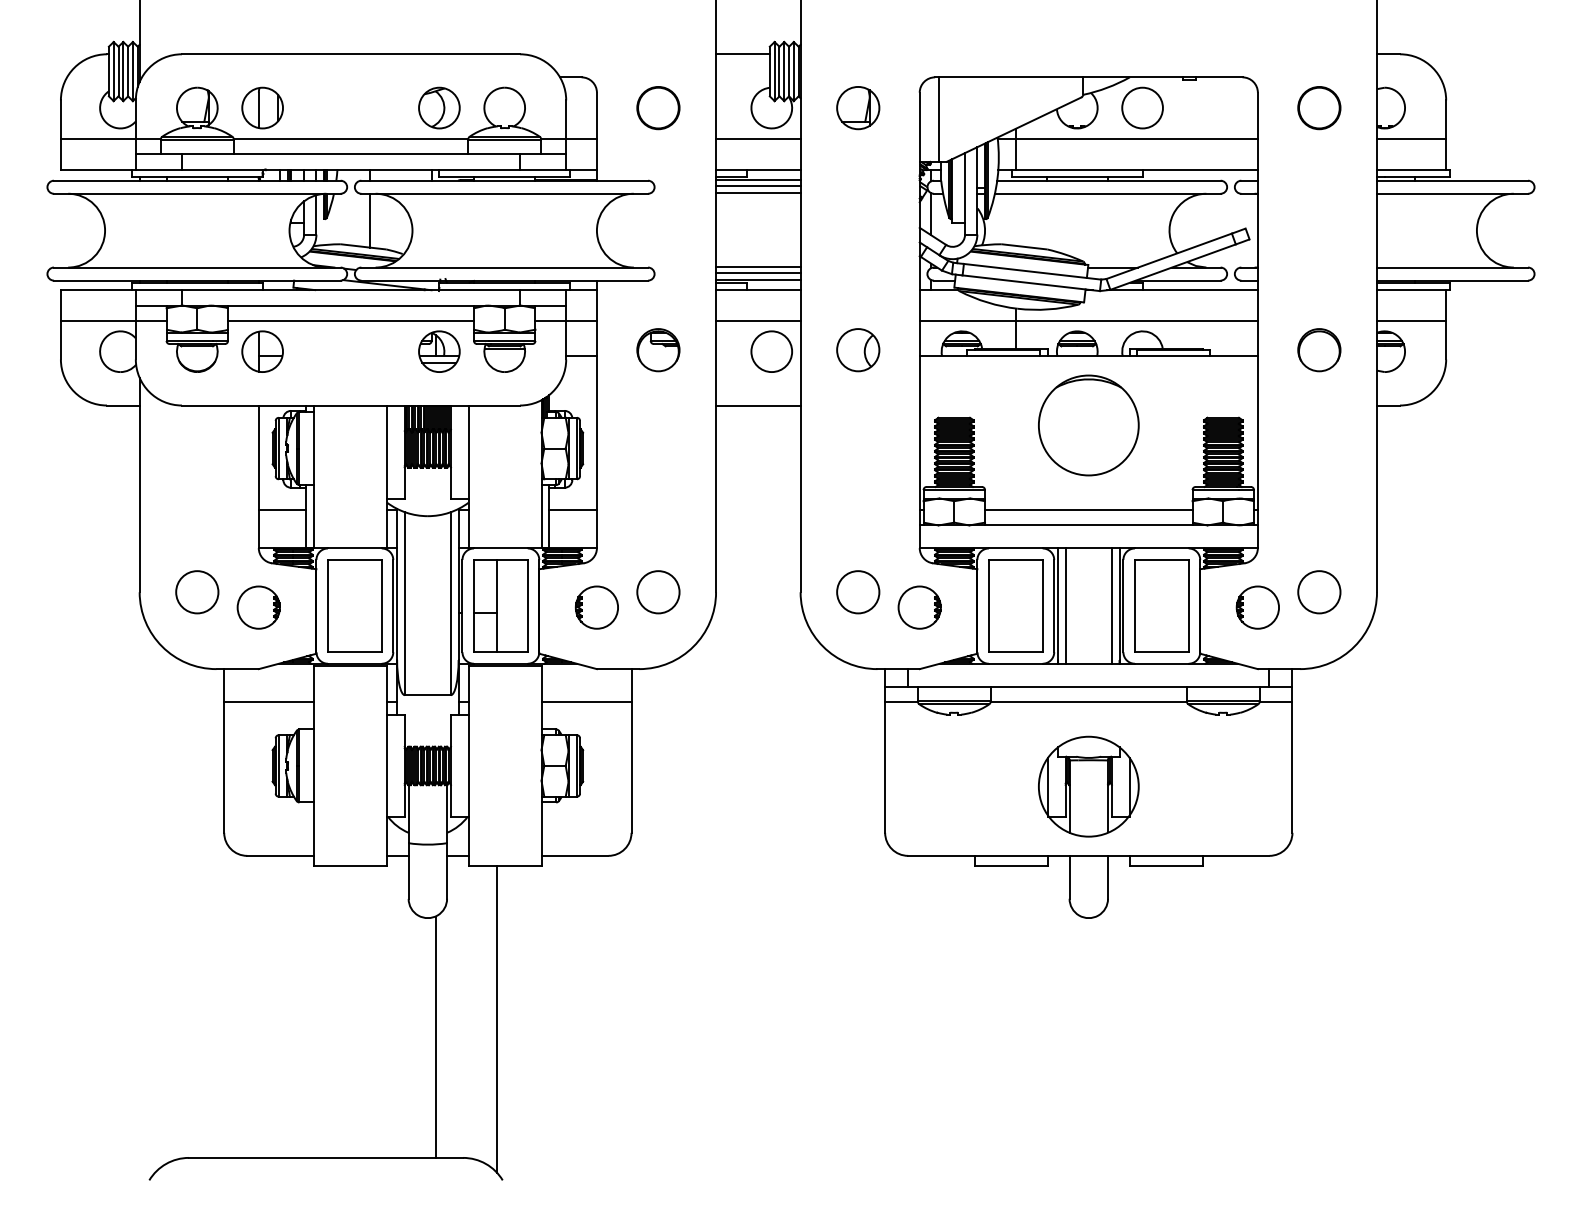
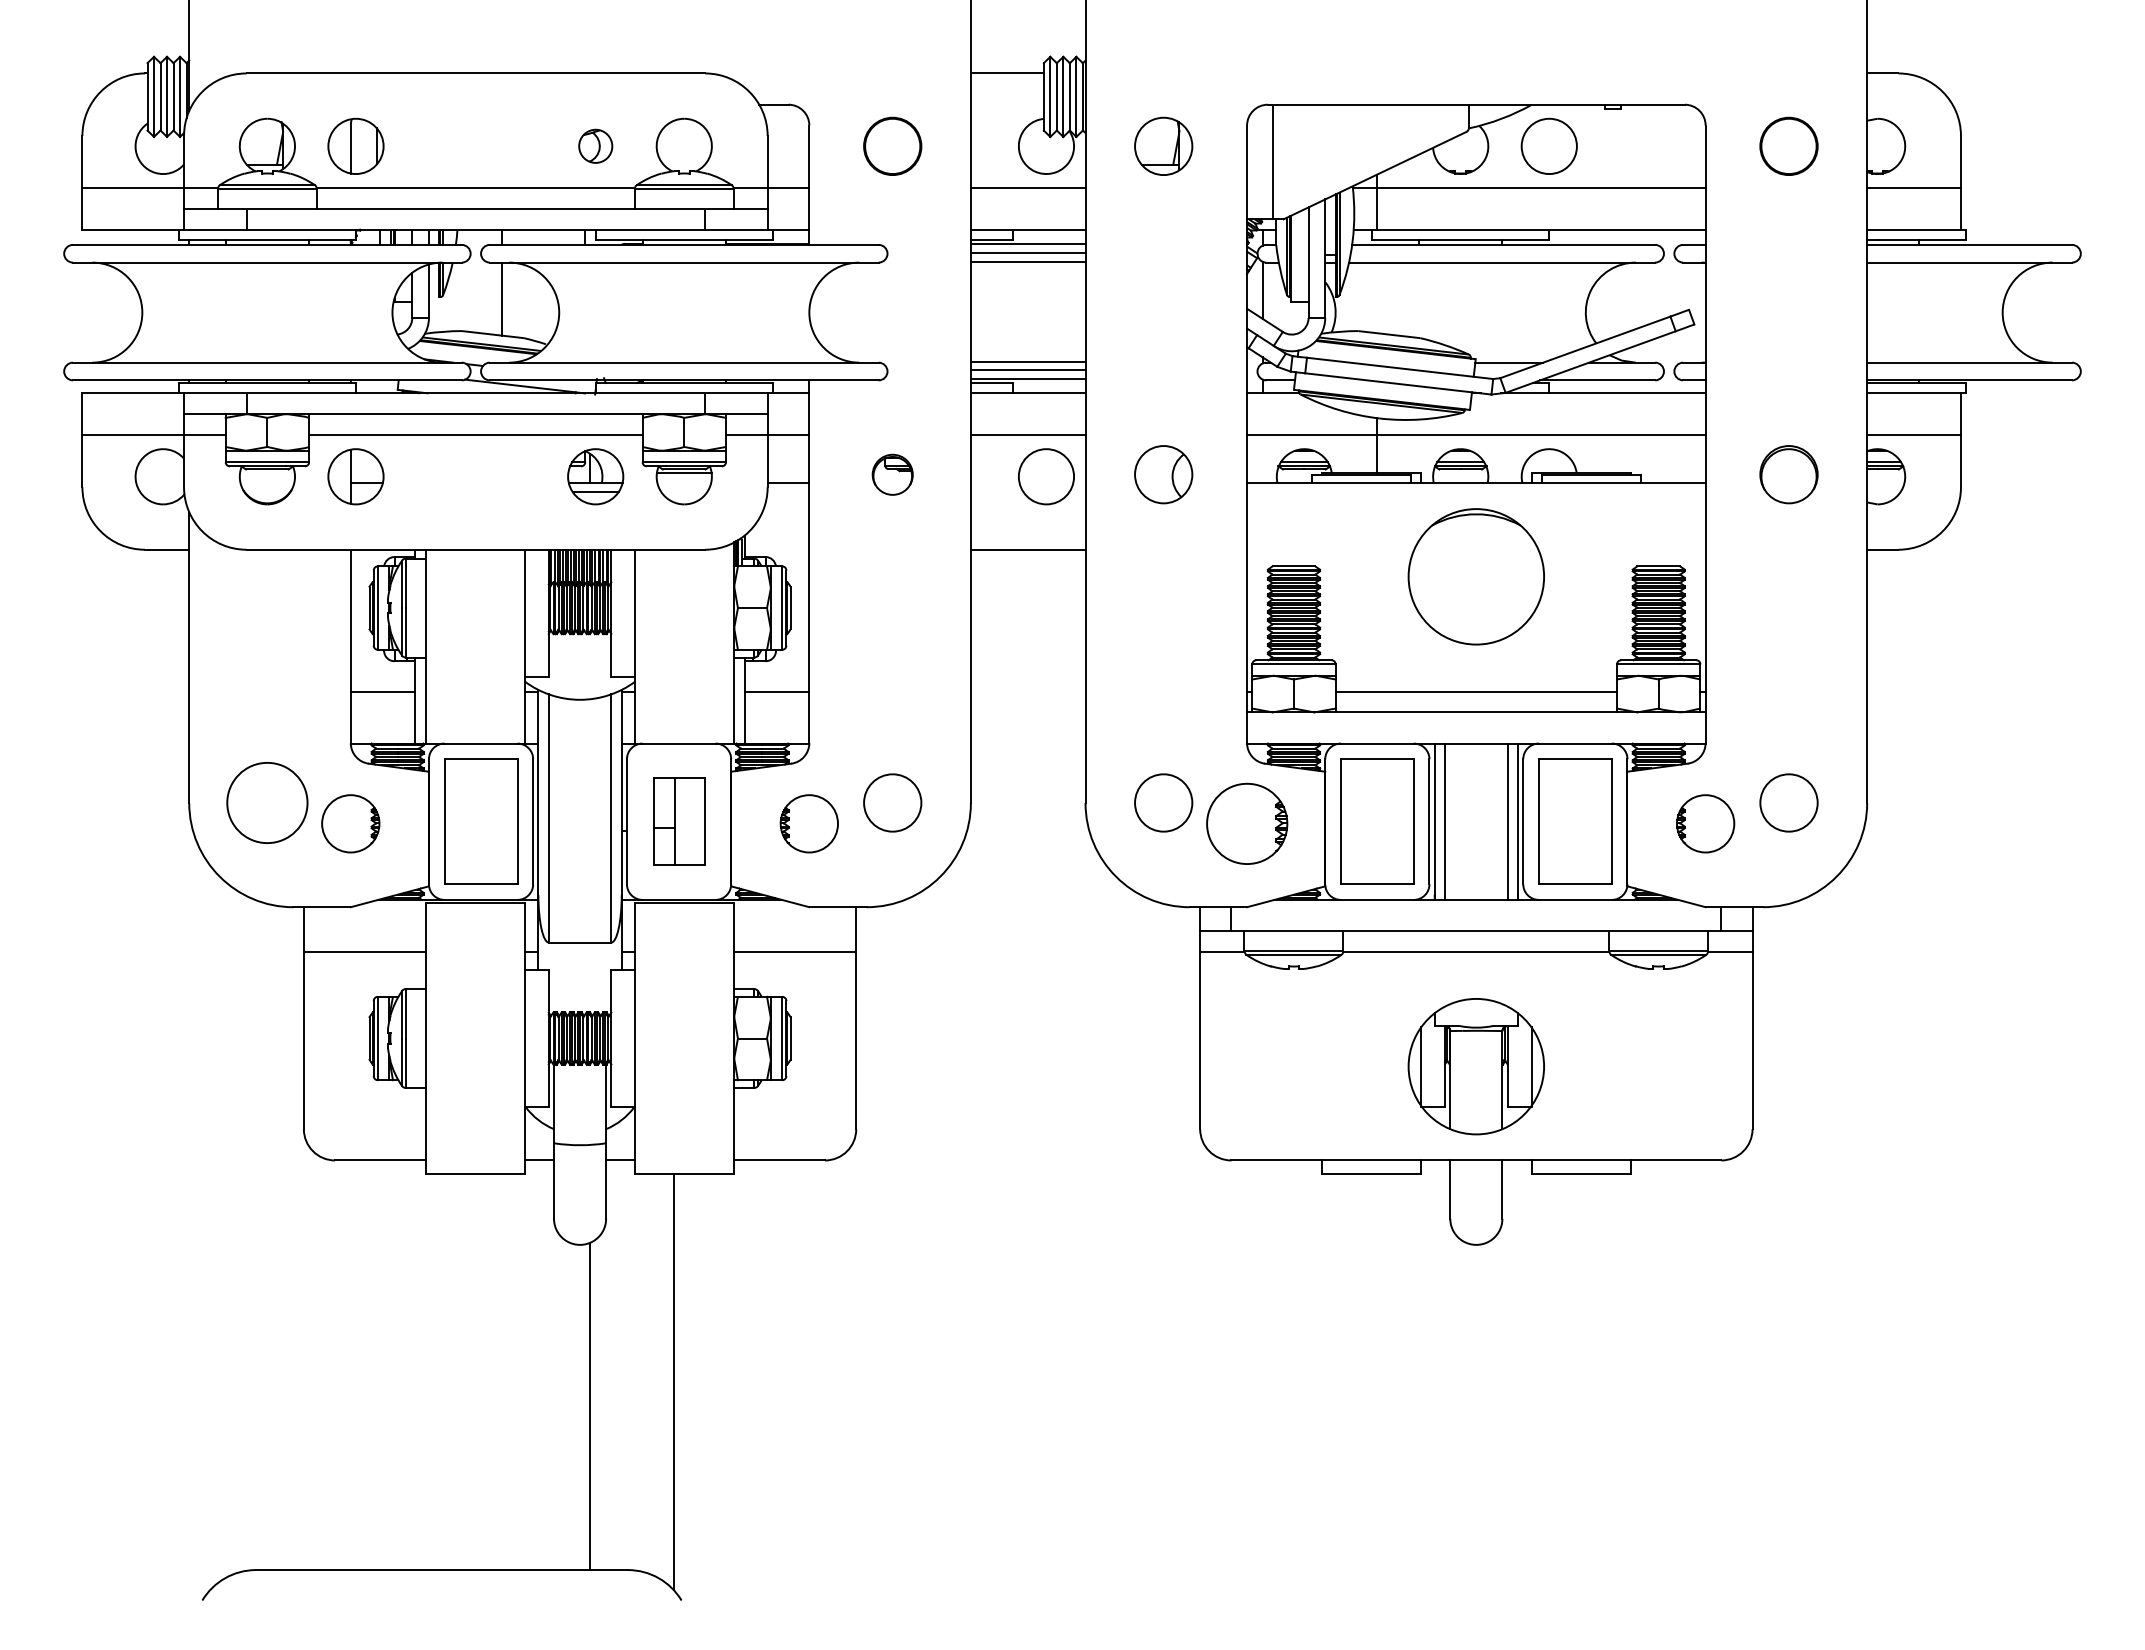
part: (439, 107) -> (595, 145), size x0.6
part: (658, 350) -> (892, 475), size x0.7
circle: (197, 592) -> (267, 803), size x1.4
part: (500, 605) -> (678, 820), size x0.7
part: (919, 607) -> (1246, 823), size x1.4

